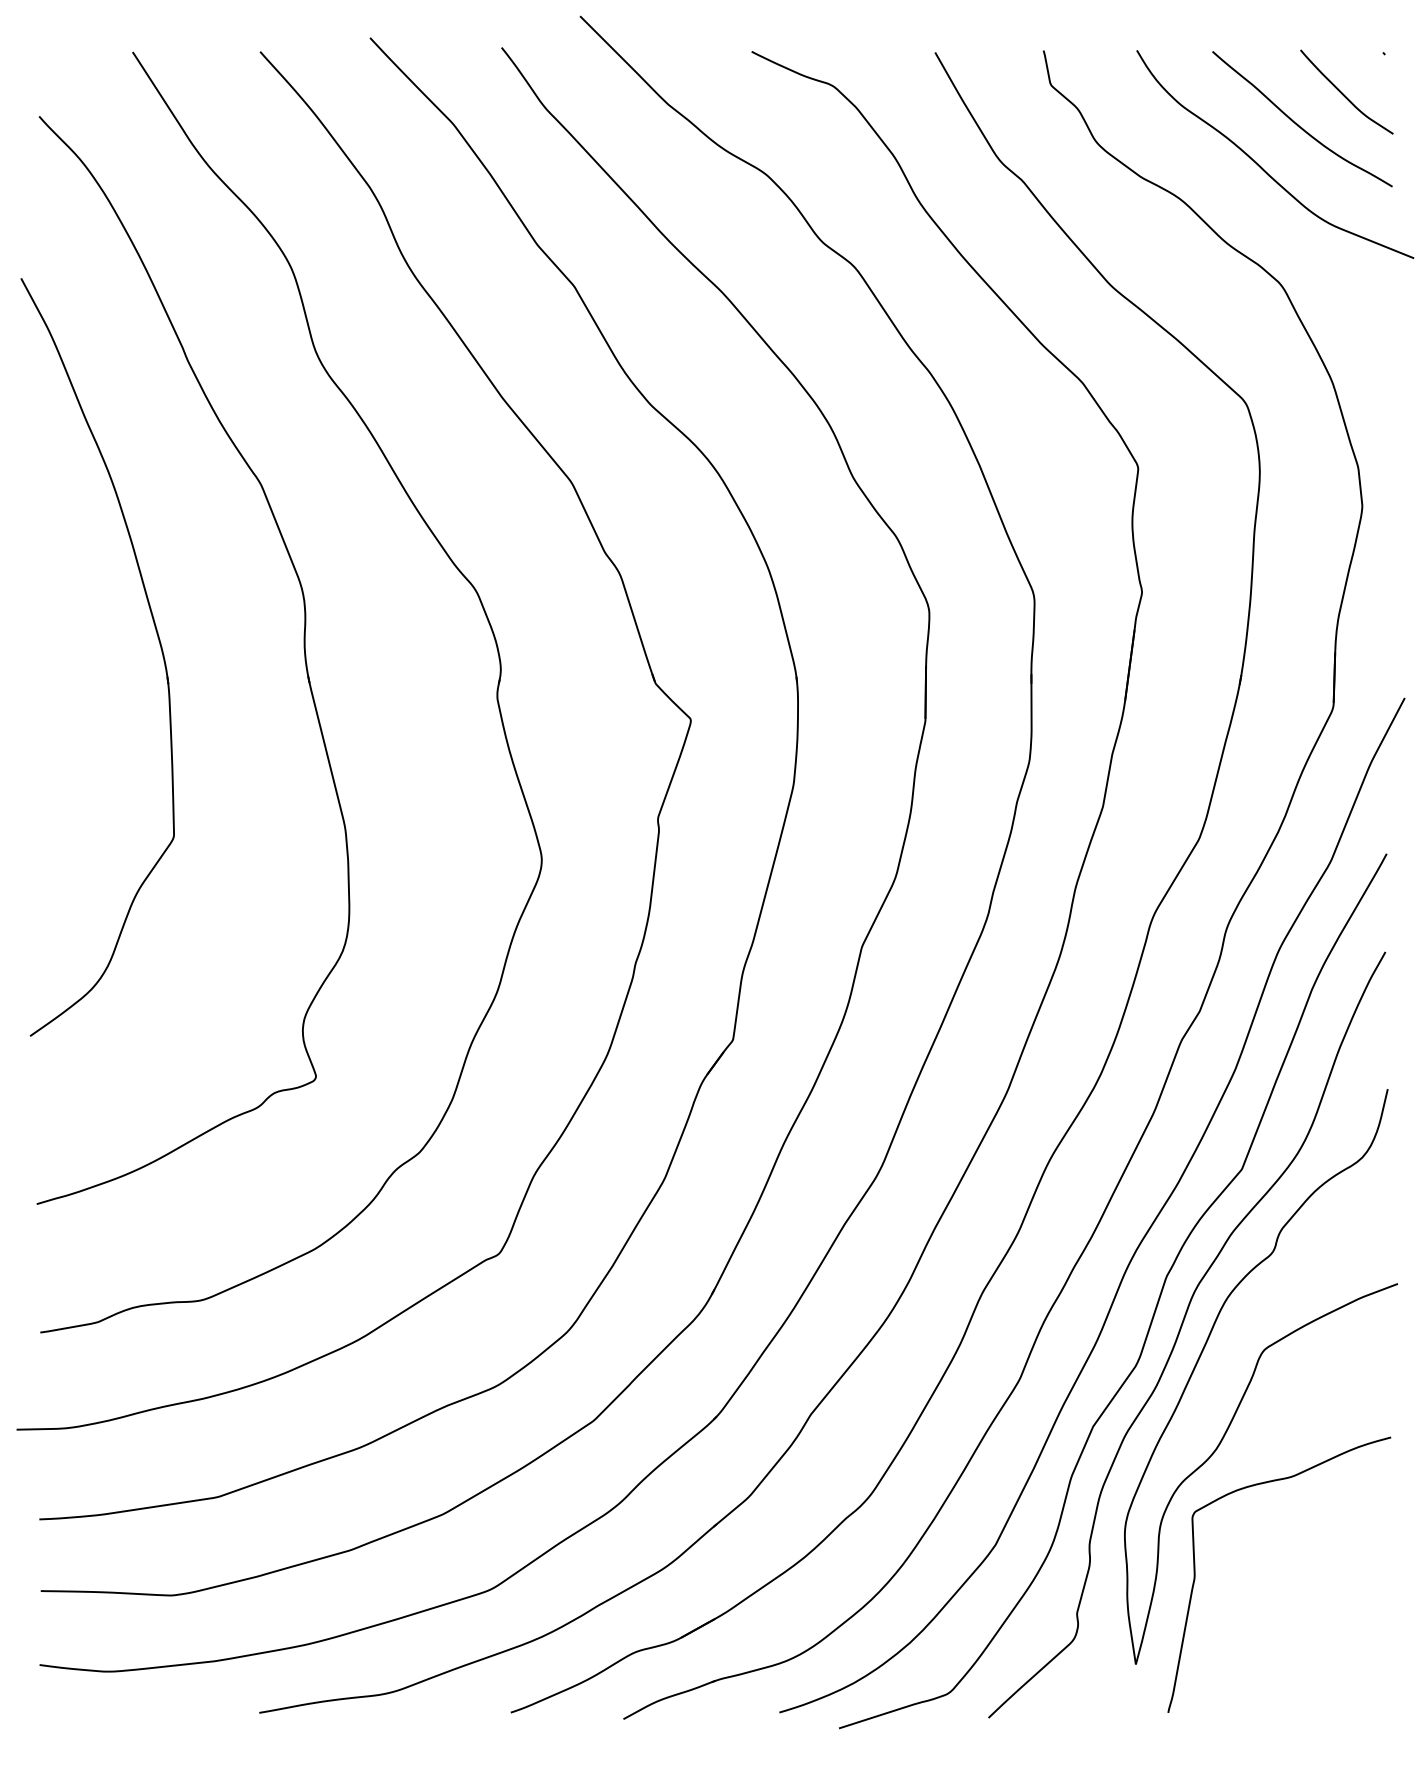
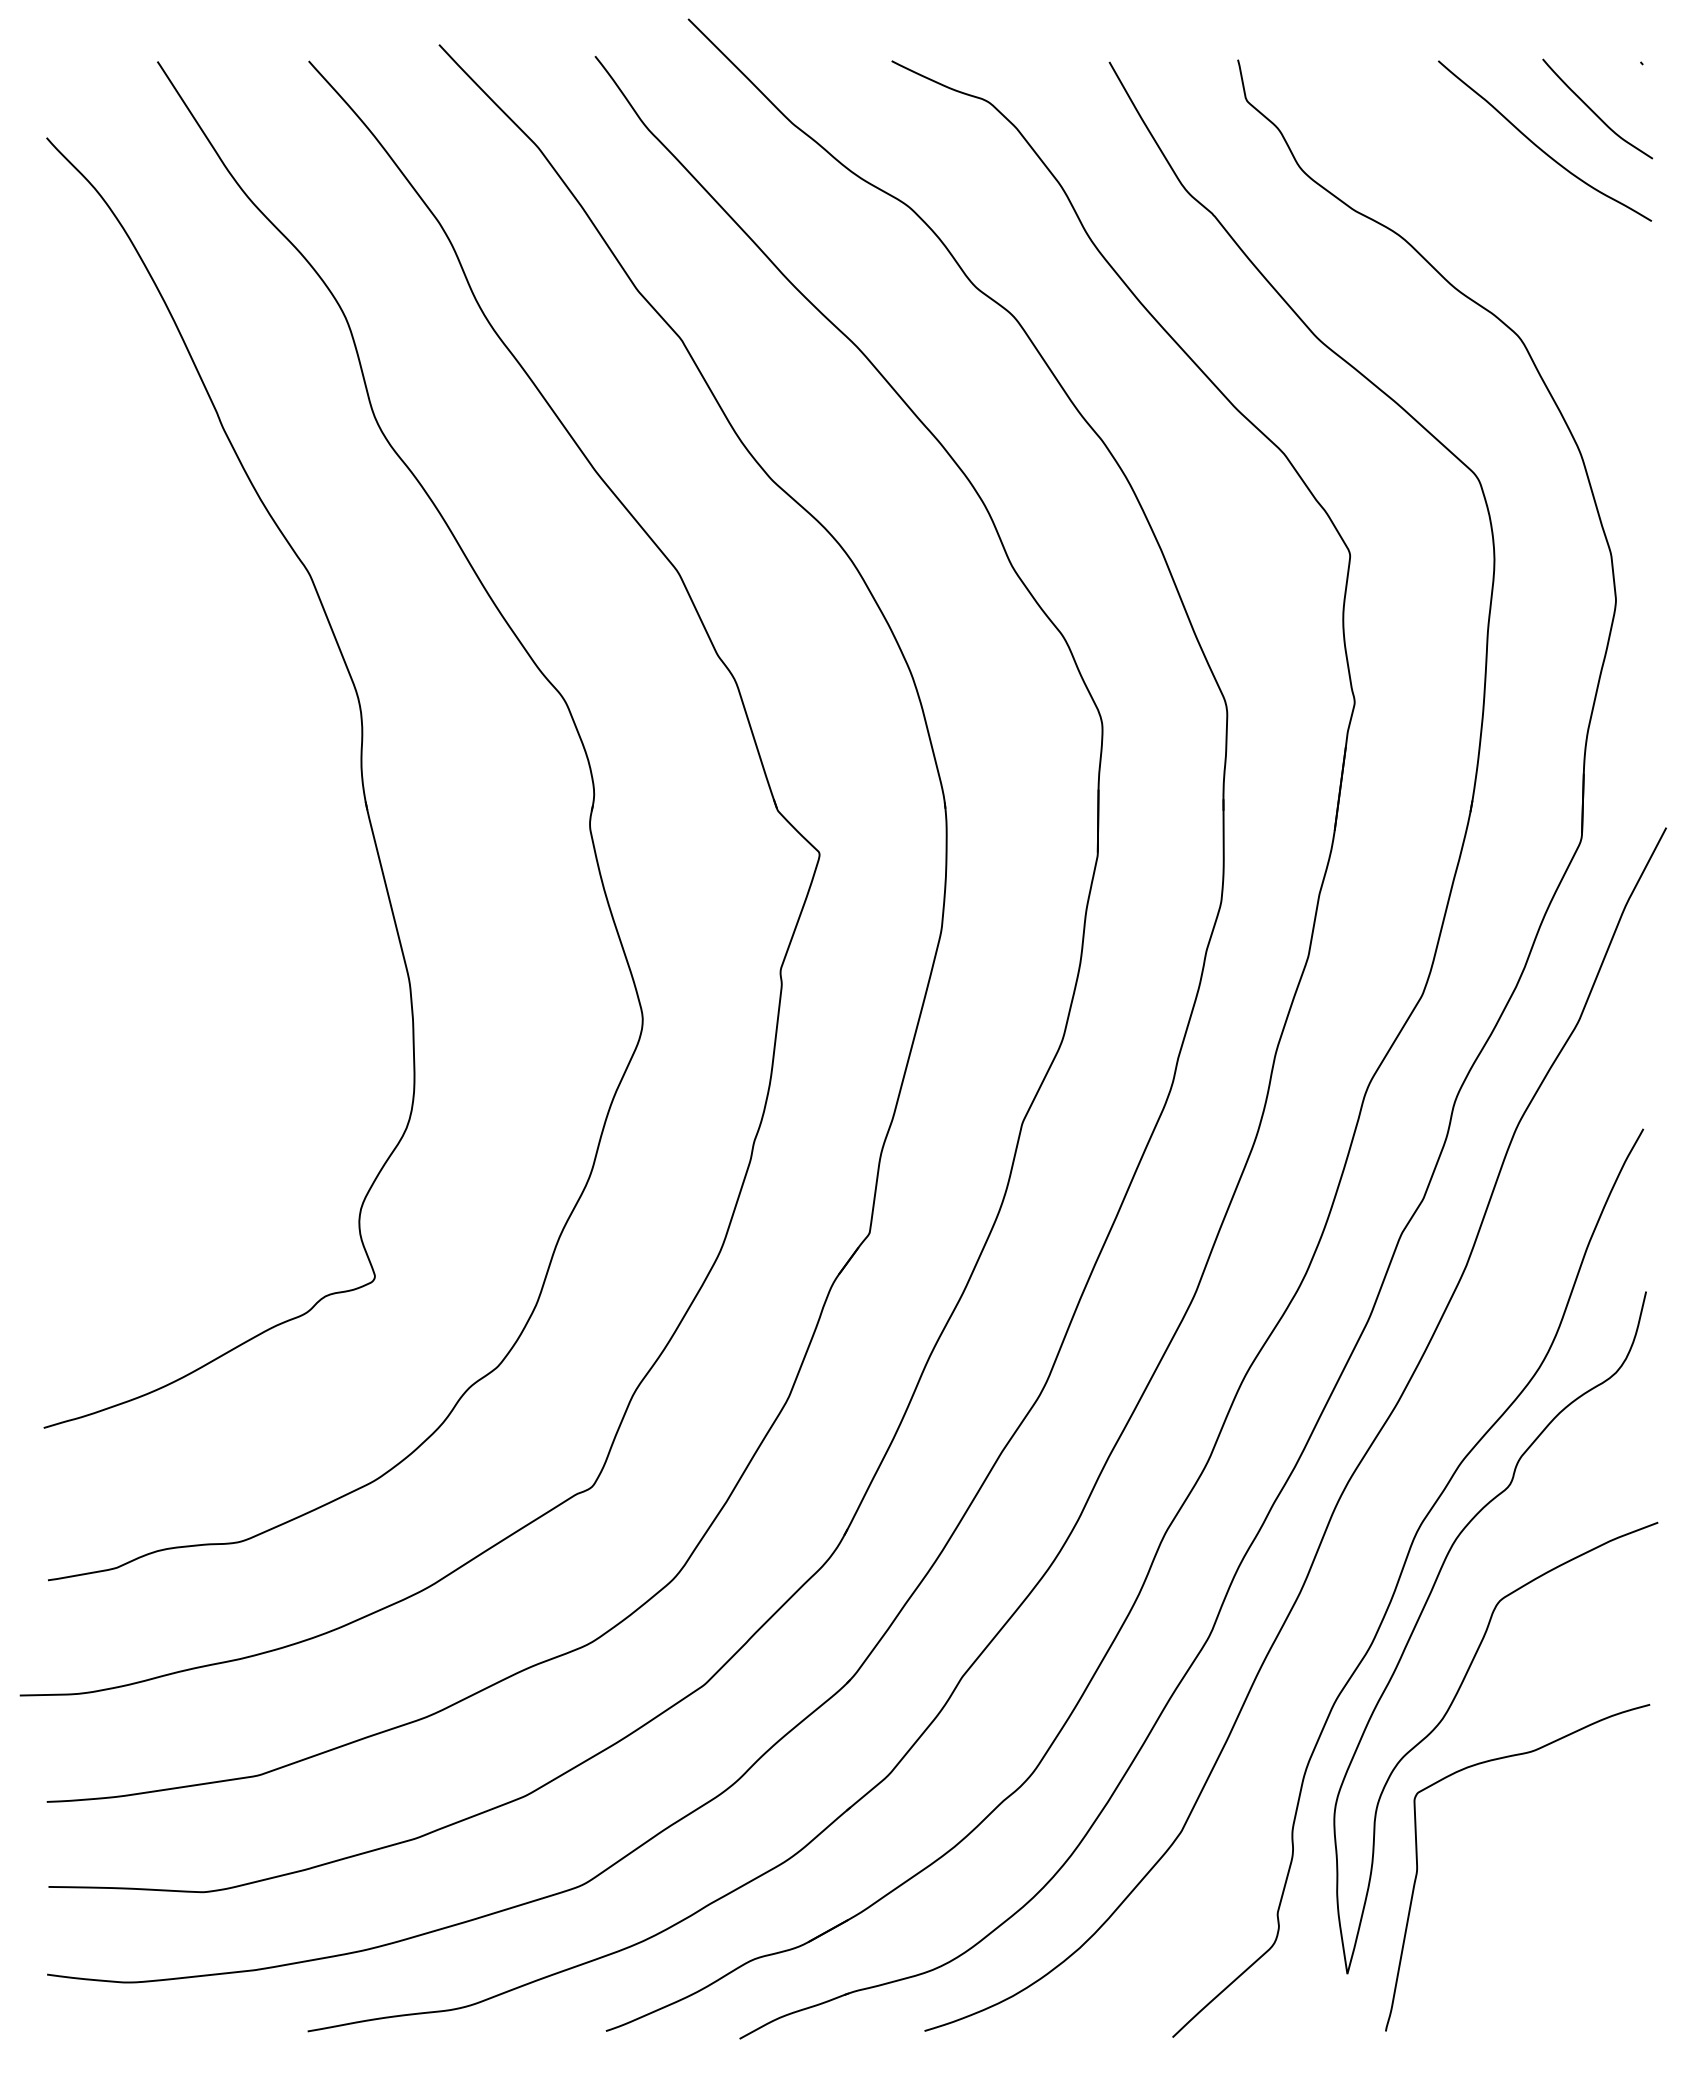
curve: (1261, 166) -> (1496, 197), removed
part: (157, 638) -> (187, 757), removed
curve: (1156, 1304) -> (1371, 1547), removed

